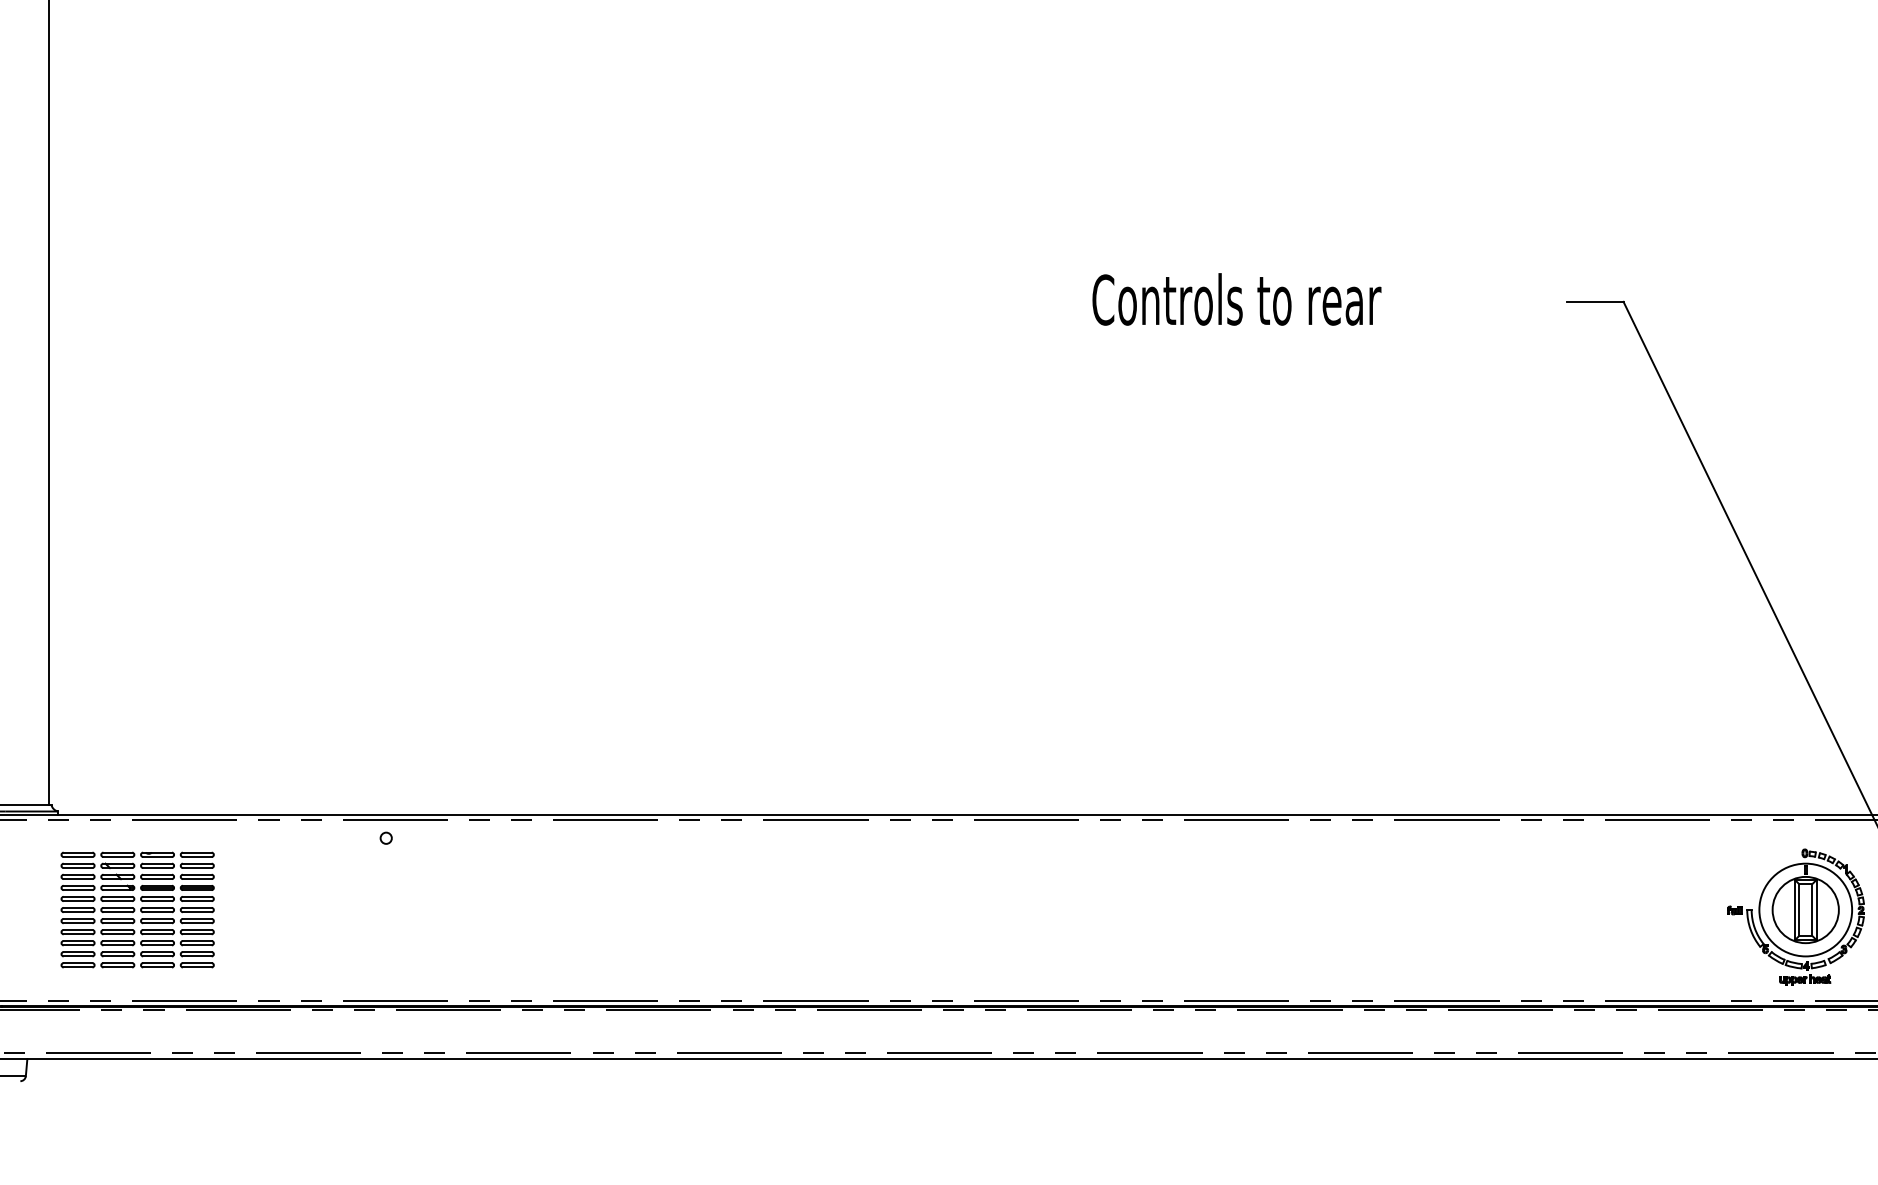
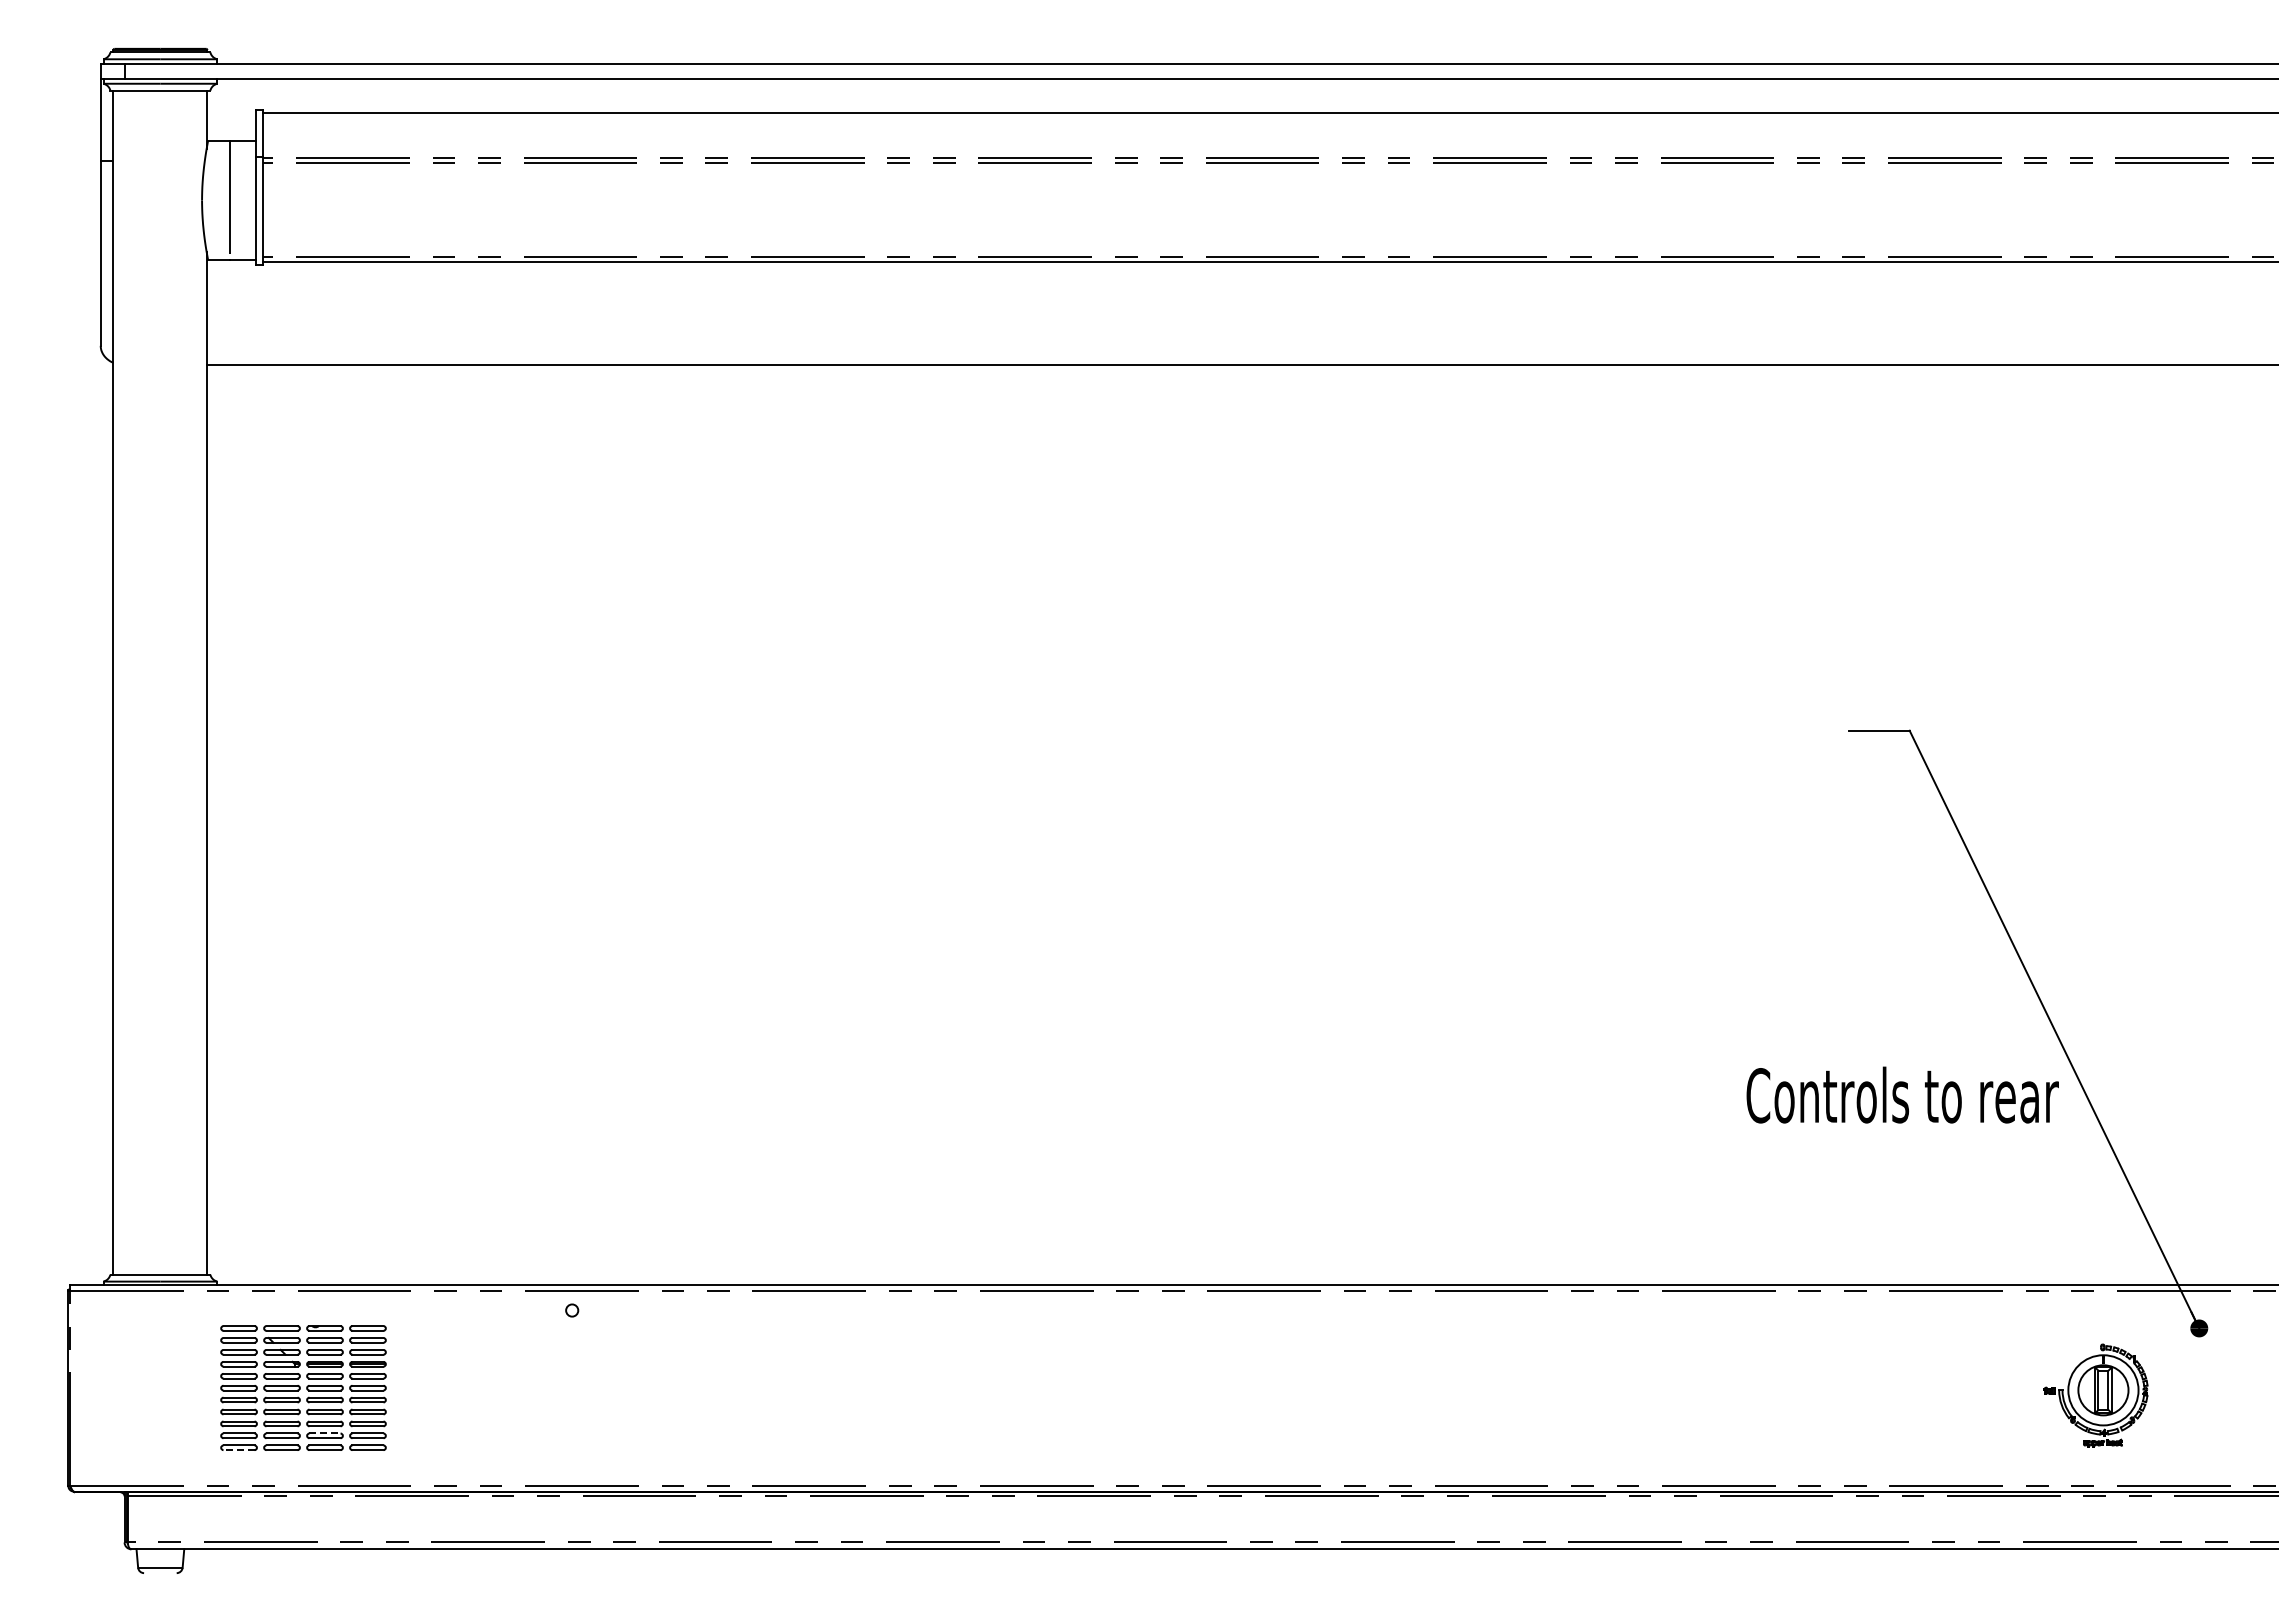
text: (1236, 298) -> (1902, 1094), moved
part: (1795, 916) -> (2095, 1395), size x0.7
line: (158, 952) -> (325, 1433), solid -> dashed
line: (78, 967) -> (239, 1450), solid -> dashed

